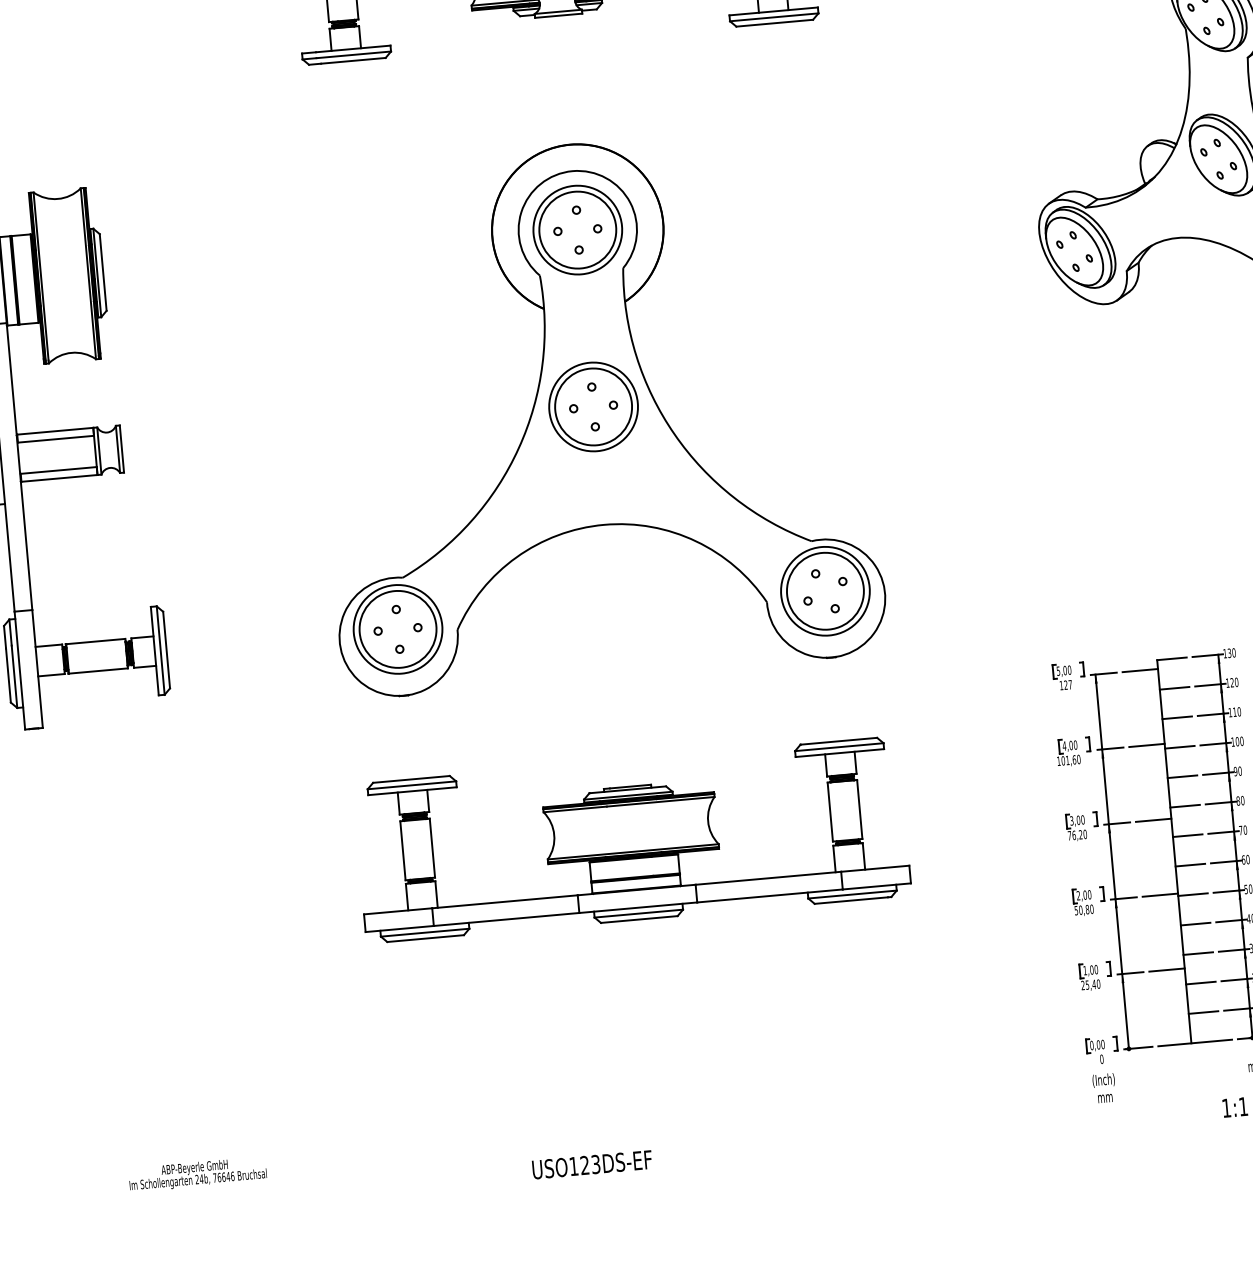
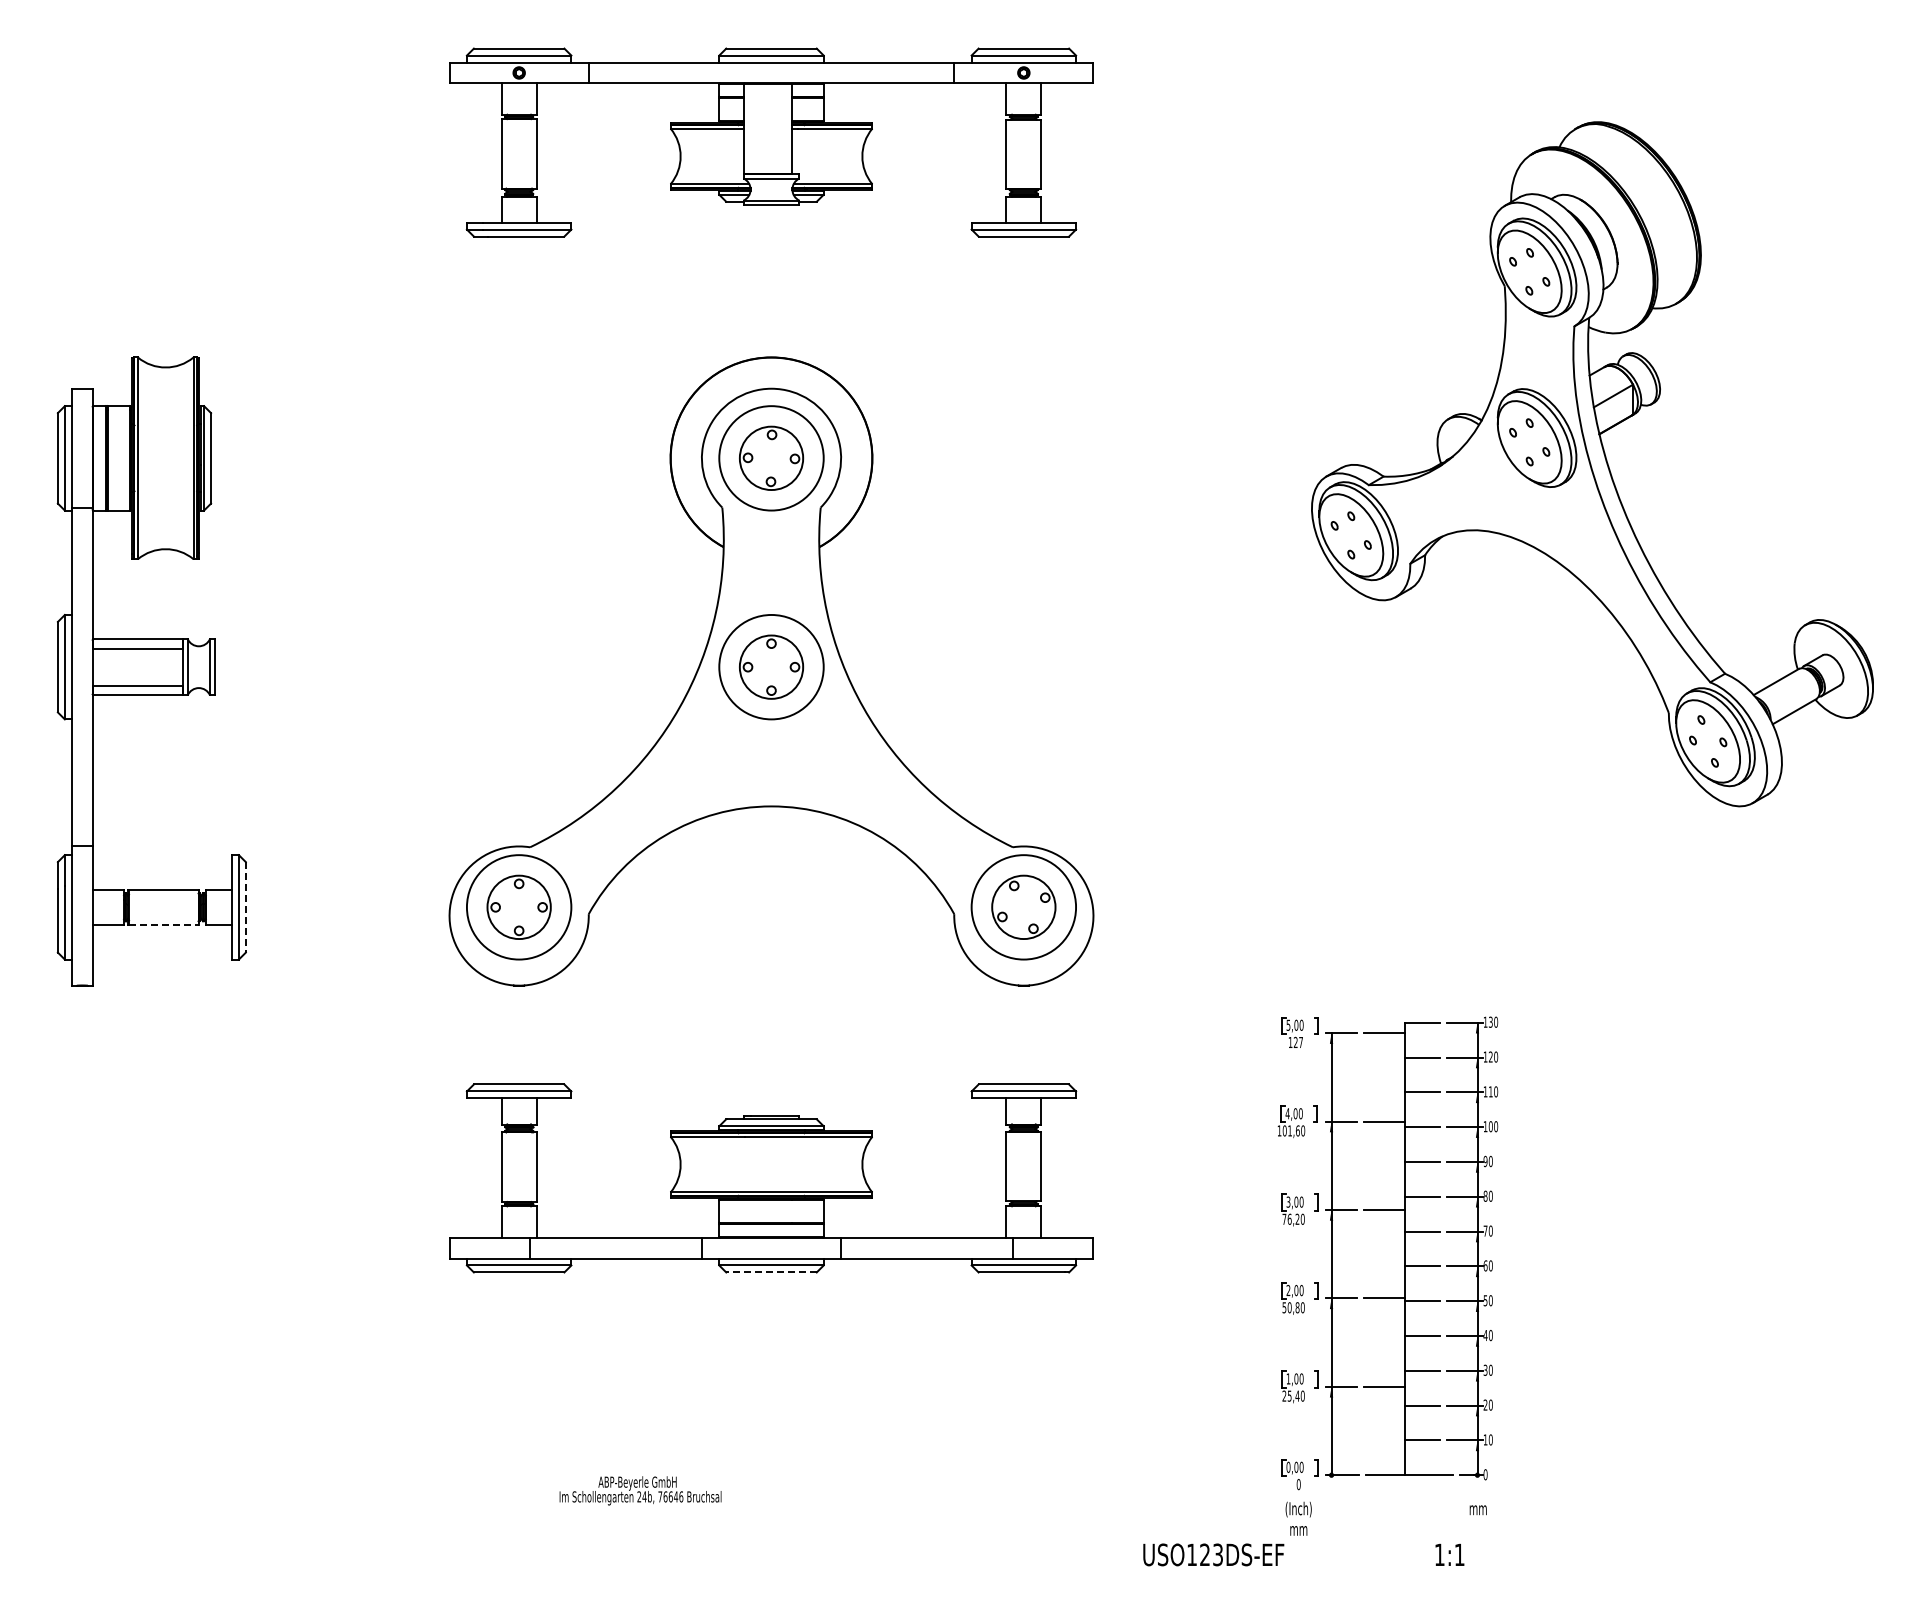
circle: (577, 230) -> (771, 458), size x0.7
circle: (593, 406) -> (771, 666), size x0.7
circle: (825, 591) -> (1023, 907), size x0.7
circle: (397, 629) -> (518, 907), size x0.7
line: (166, 650) -> (245, 907), solid -> dashed
line: (98, 670) -> (163, 924), solid -> dashed
line: (639, 919) -> (771, 1272), solid -> dashed
text: (592, 1164) -> (1213, 1554), moved
text: (197, 1174) -> (640, 1490), moved

